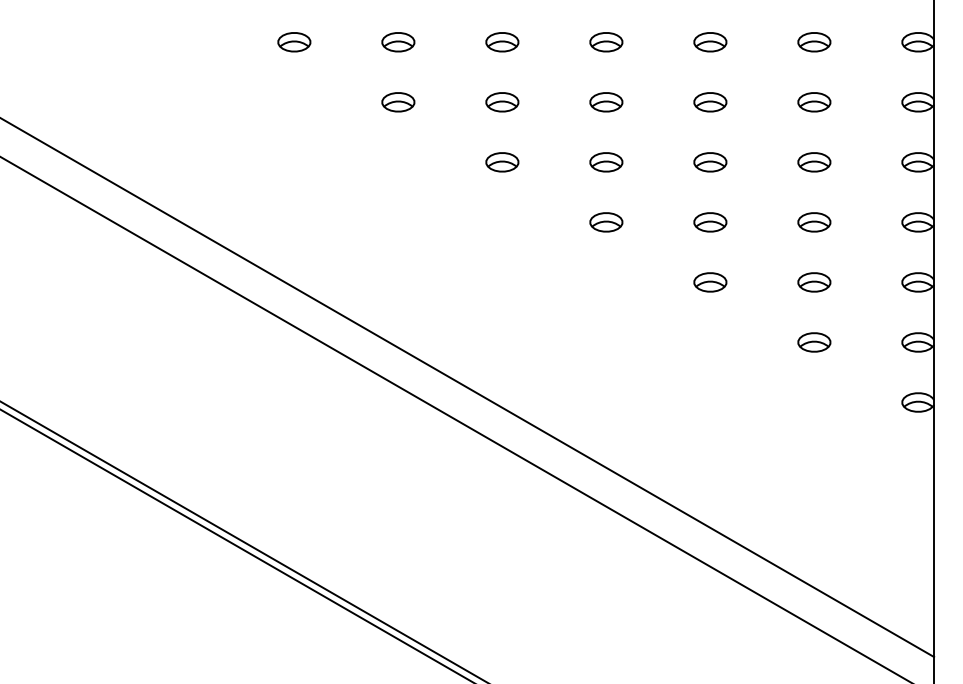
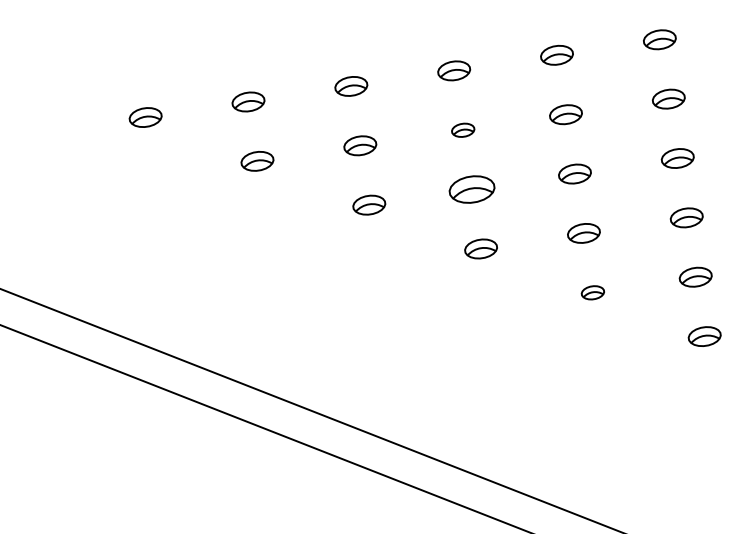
part: (606, 102) -> (463, 130), size x0.7
part: (606, 162) -> (472, 189), size x1.4
part: (710, 282) -> (593, 292), size x0.7

